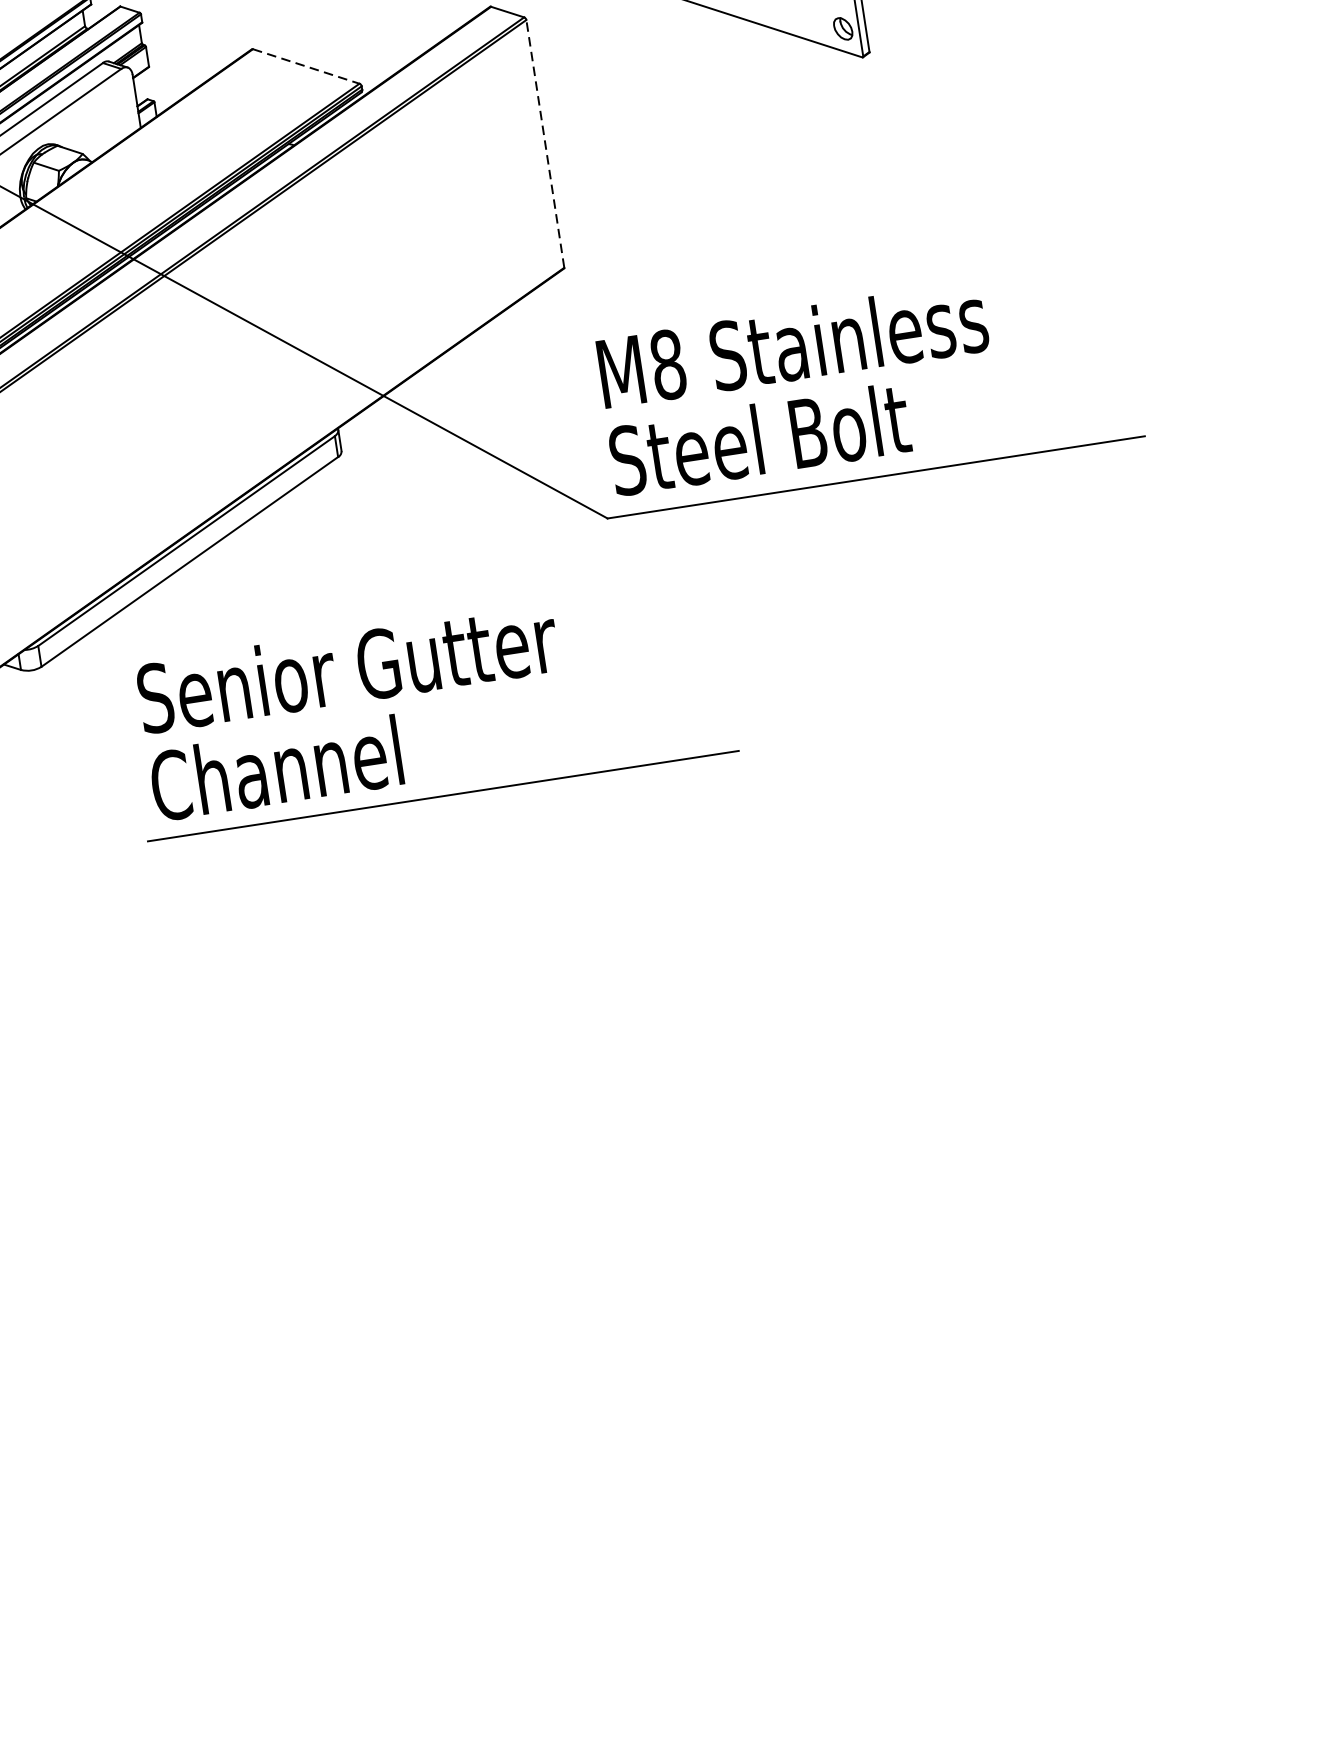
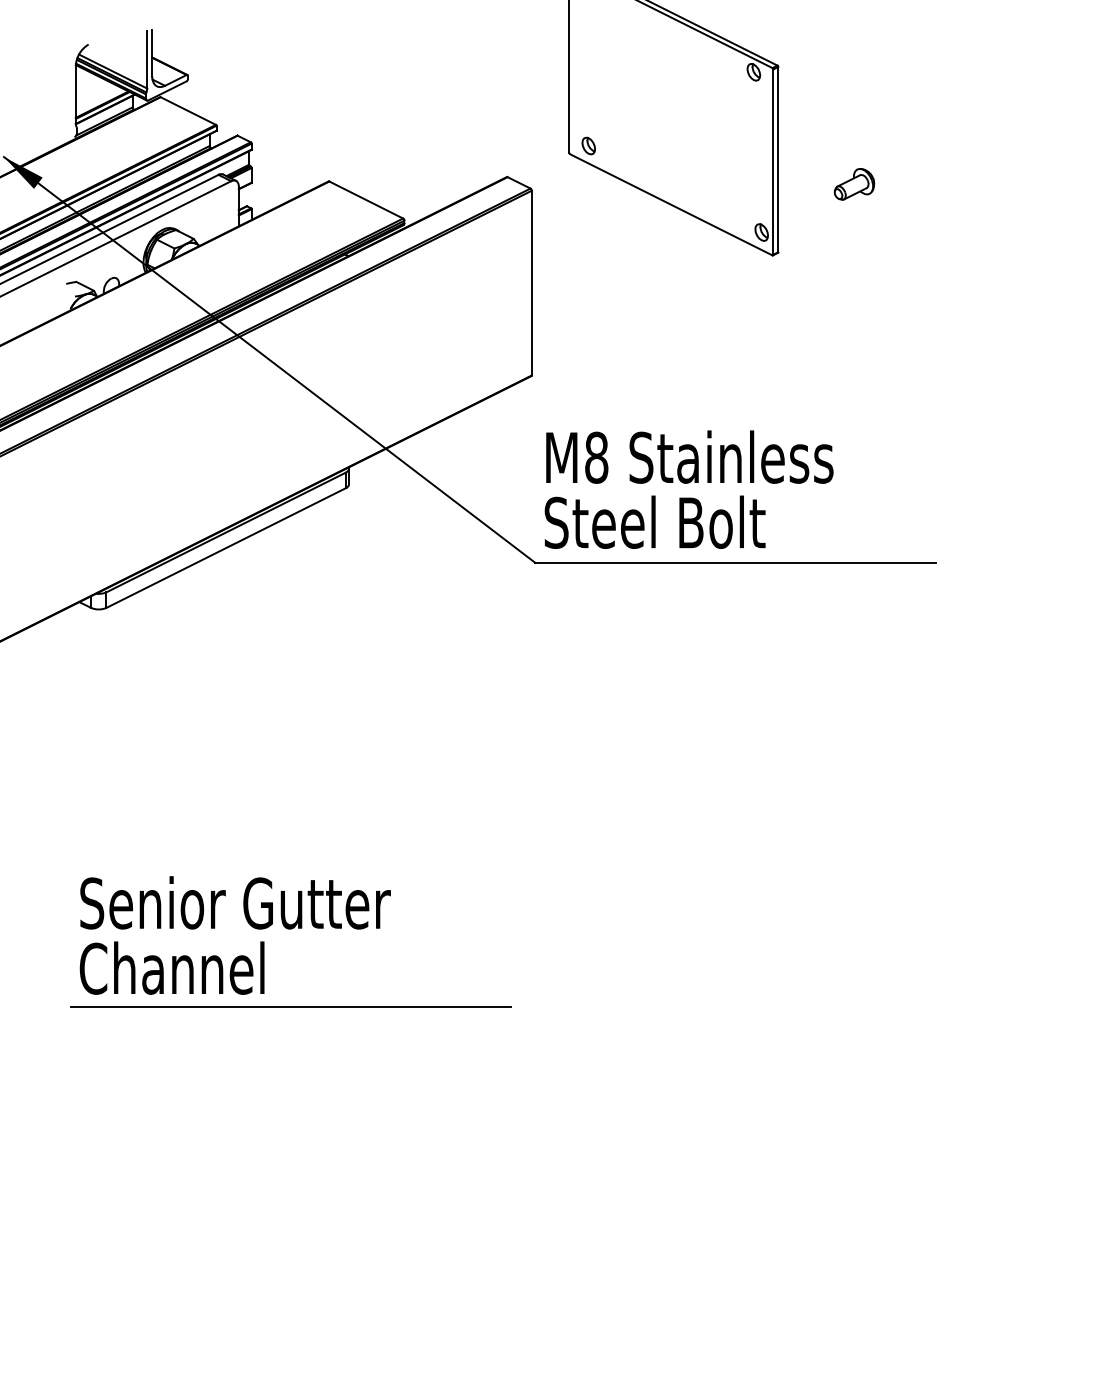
line: (306, 67) -> (366, 200), dashed -> solid
line: (544, 143) -> (531, 282), dashed -> solid
part: (427, 692) -> (290, 929), moved

